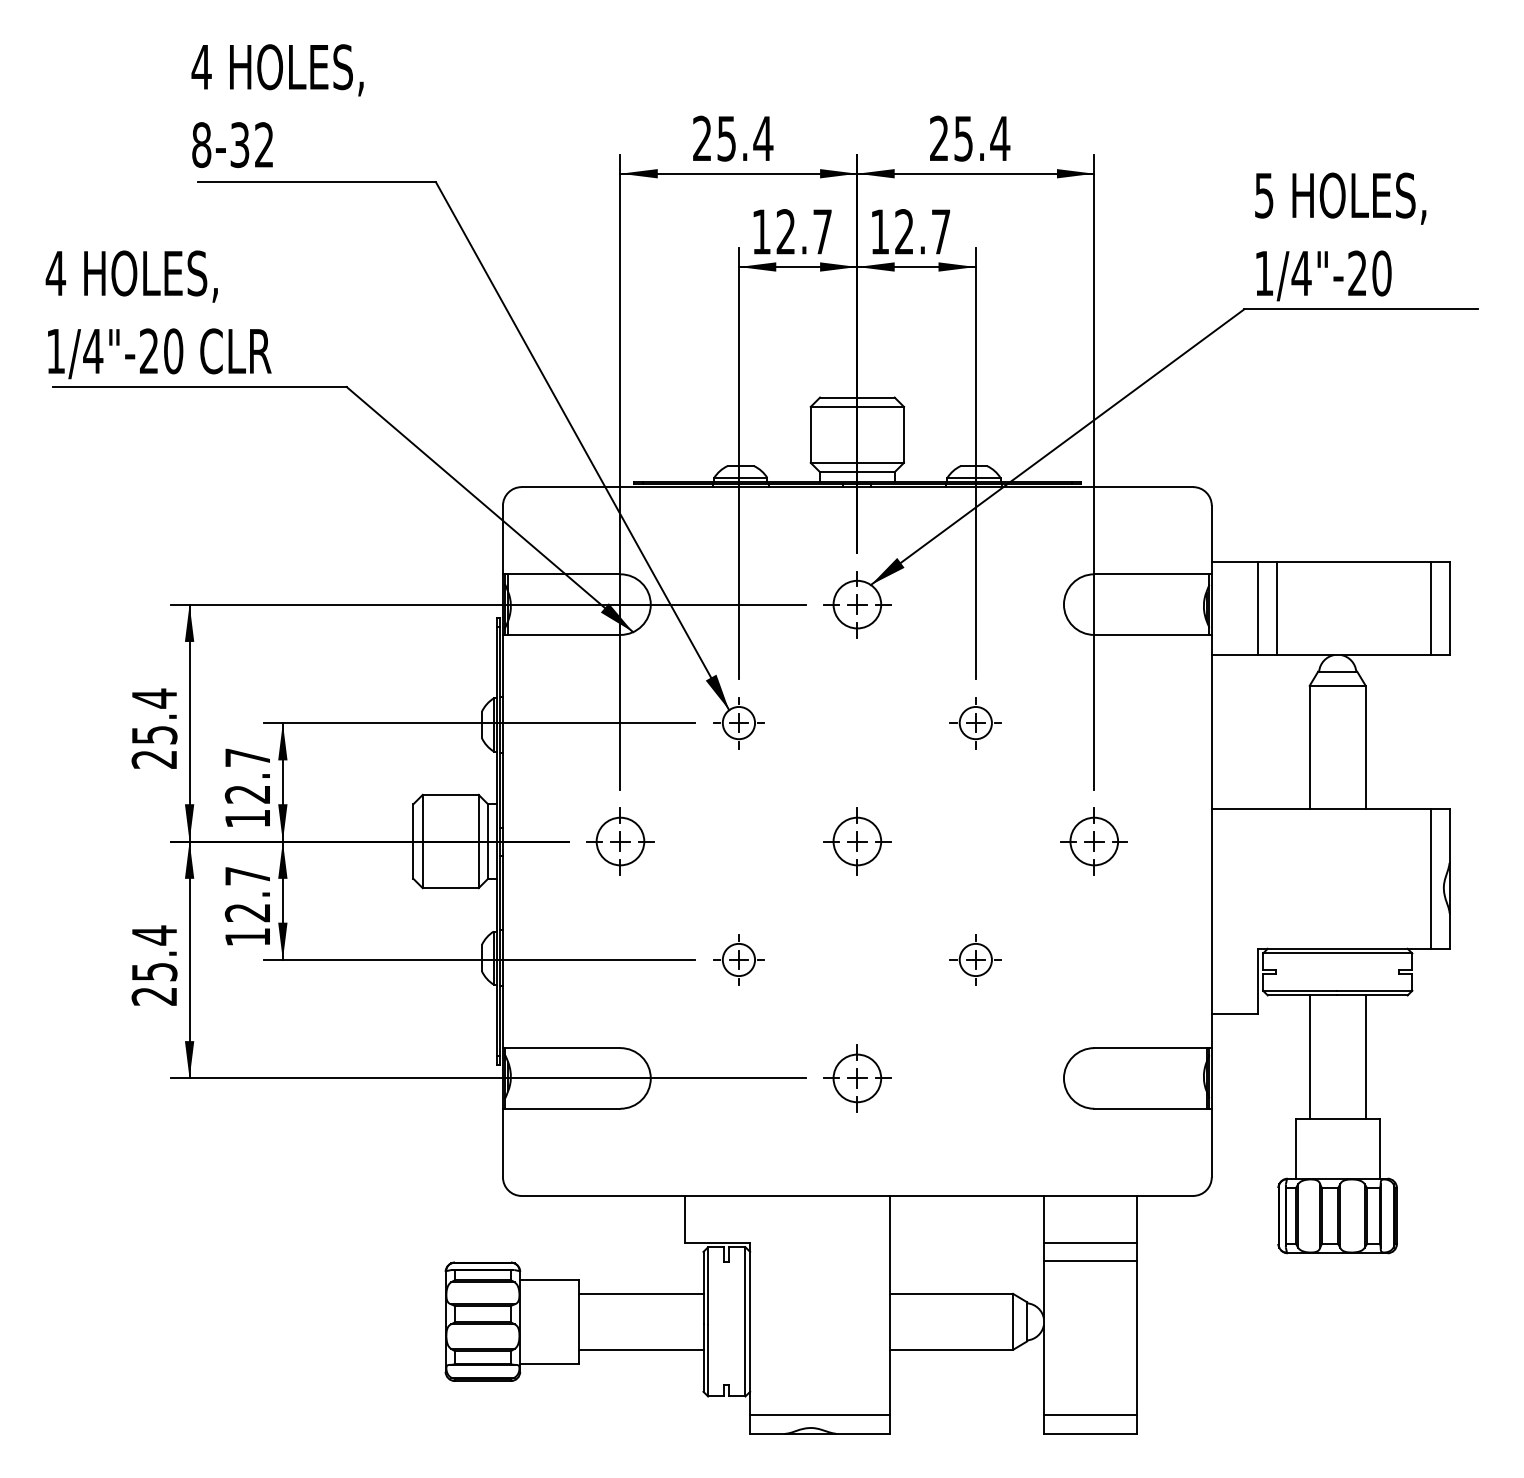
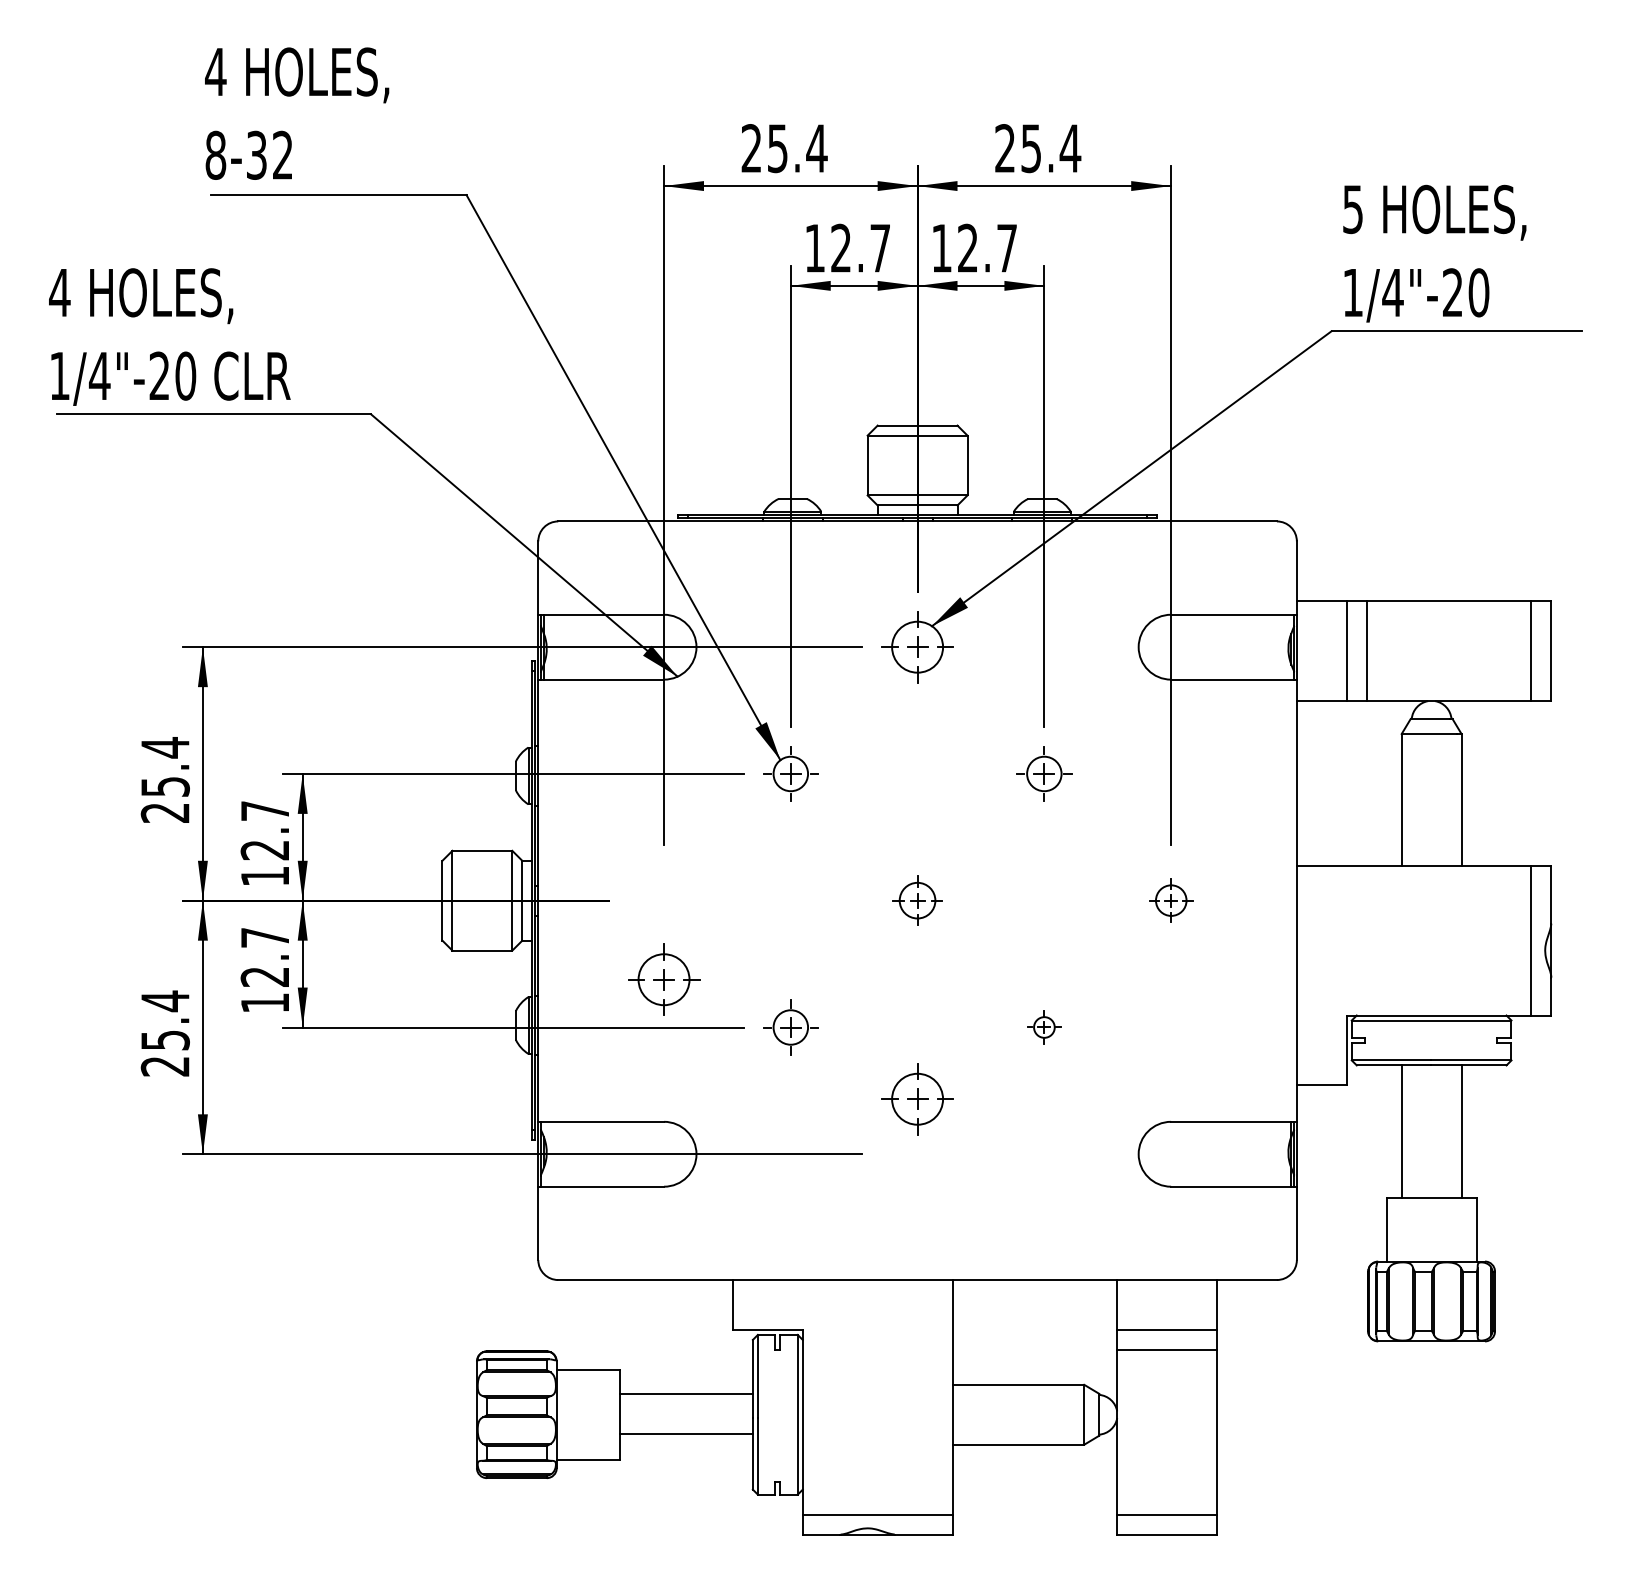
part: (620, 841) -> (664, 979), moved
part: (857, 841) -> (917, 900), size x0.7
part: (1094, 841) -> (1171, 900), size x0.6
part: (975, 959) -> (1044, 1027), size x0.6
part: (857, 1078) -> (917, 1099), moved
line: (641, 1293) -> (686, 1433), moved
line: (641, 1349) -> (686, 1393), moved

